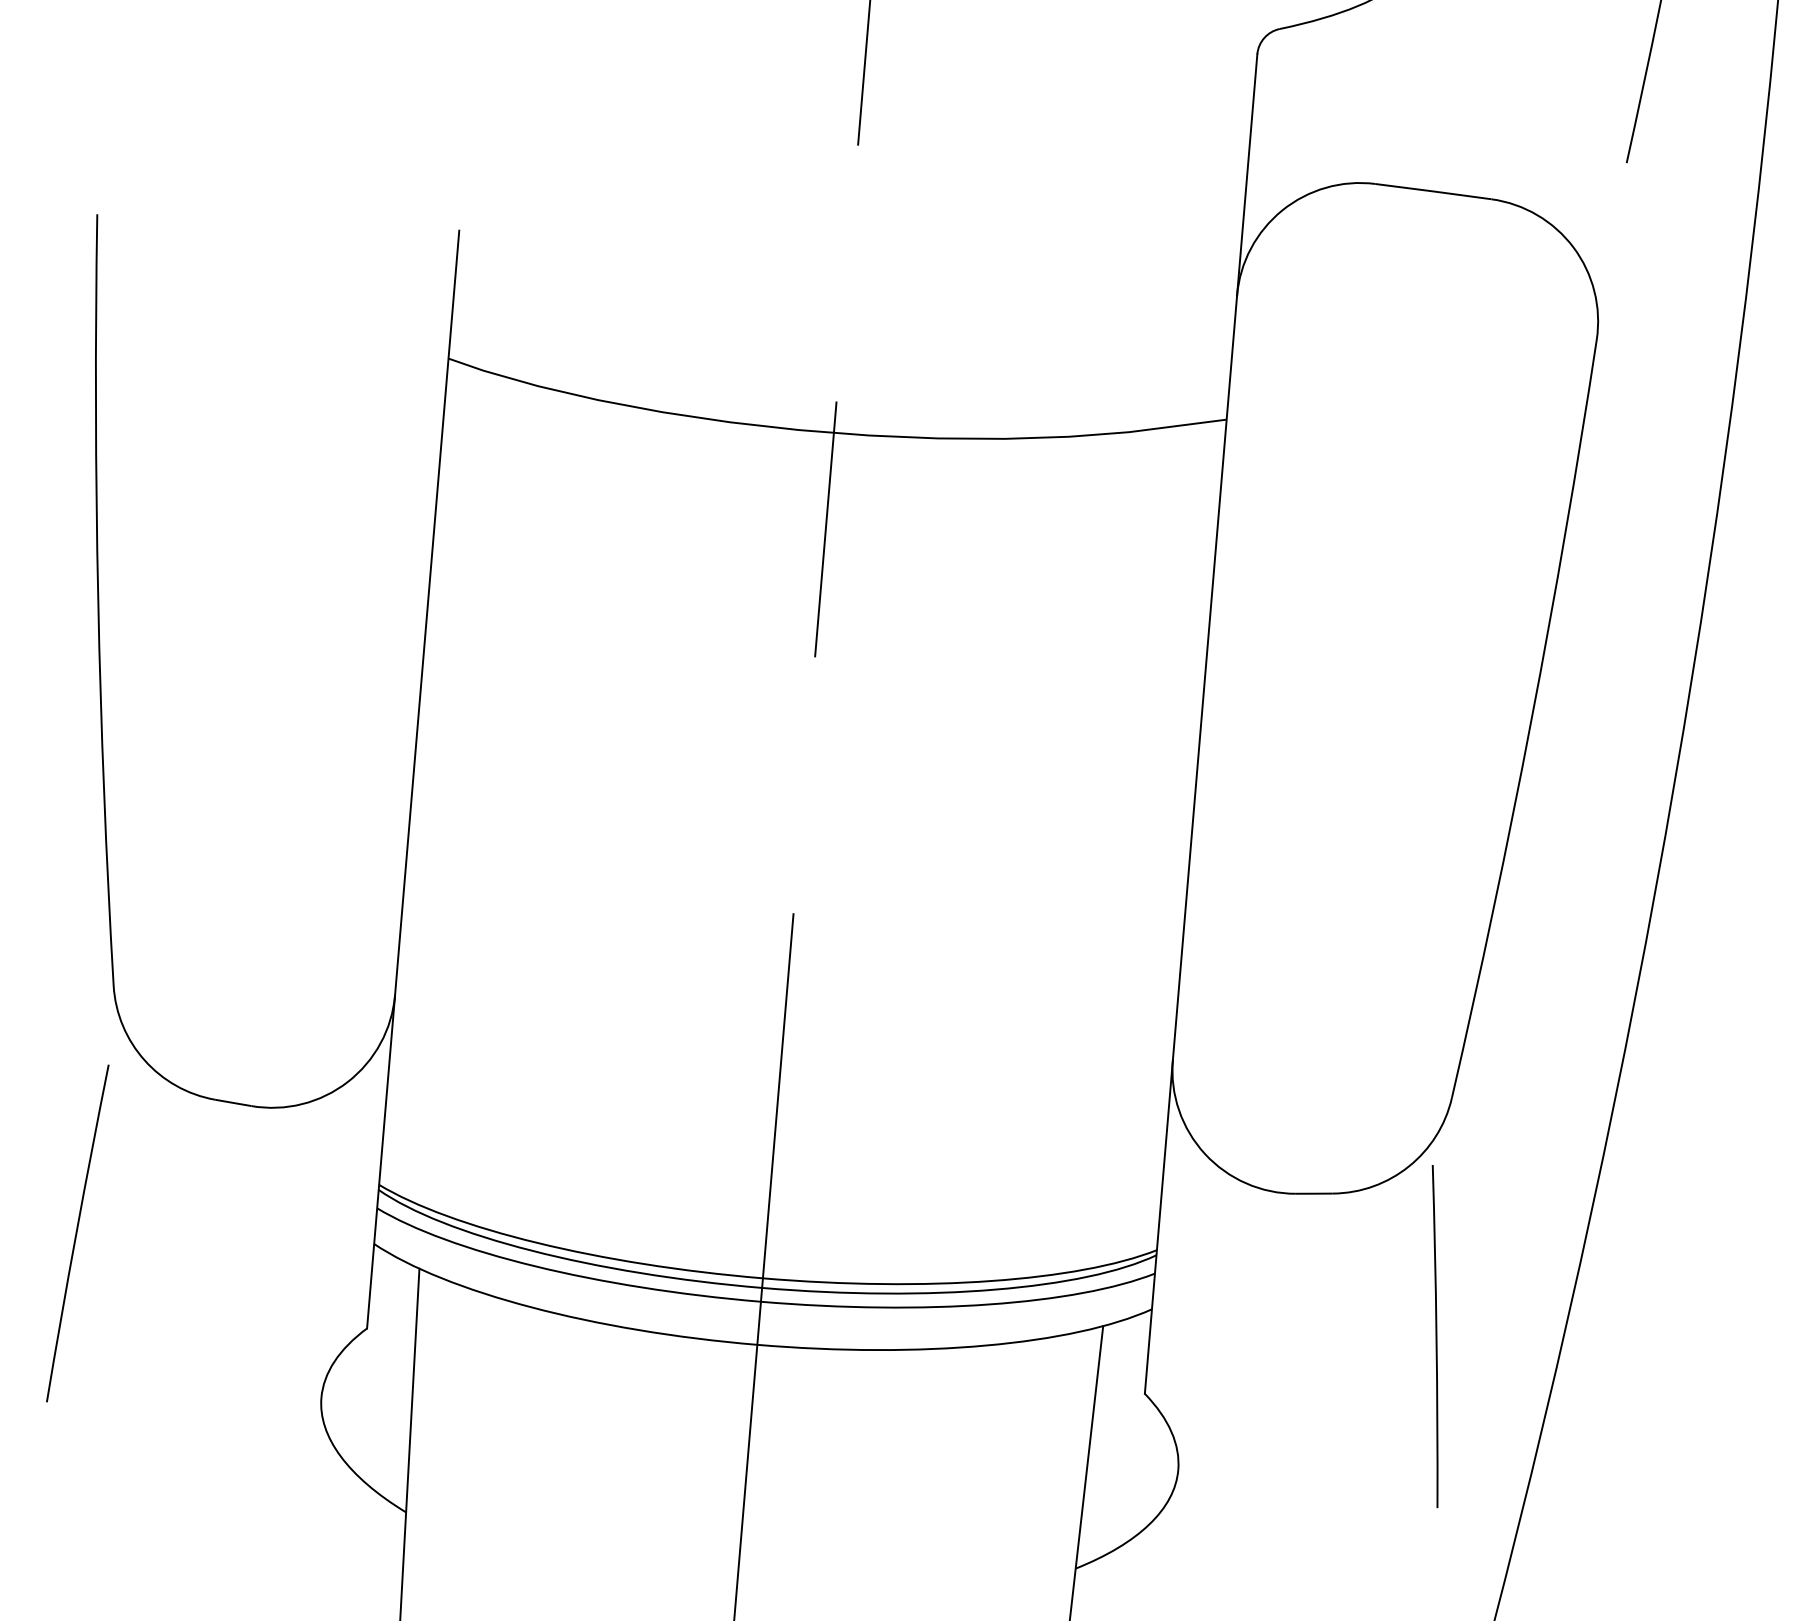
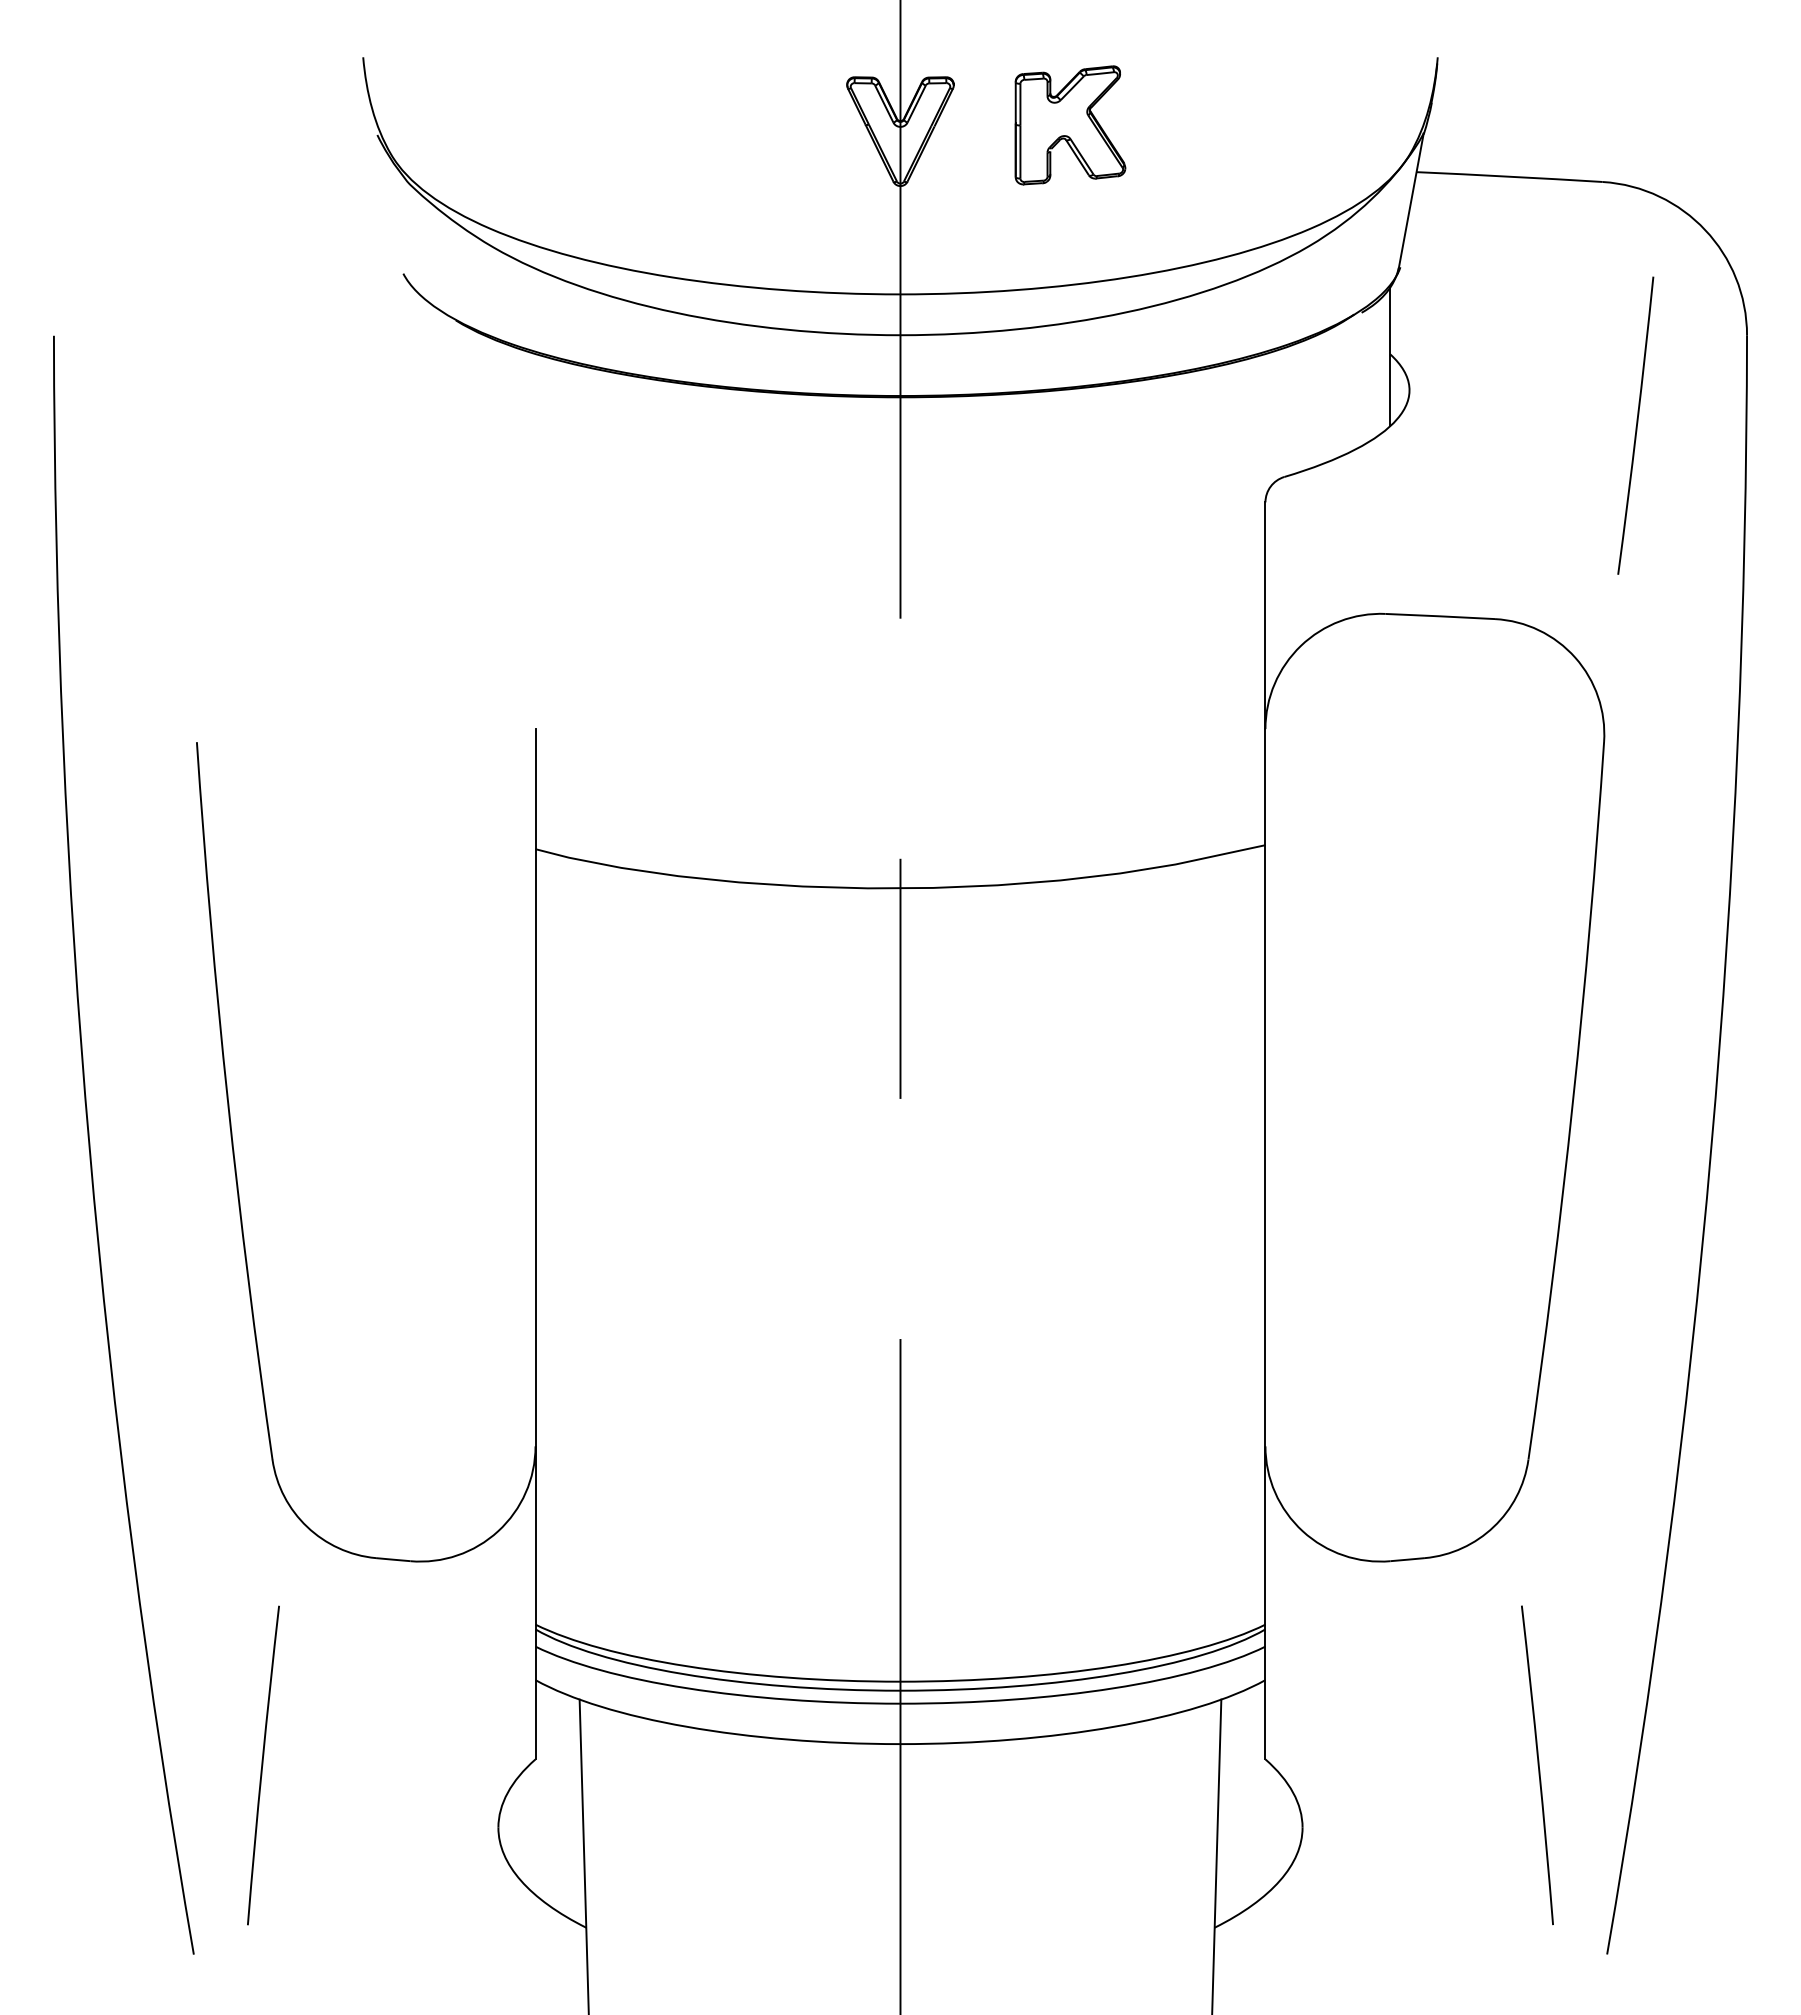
arc: (77, 1233) -> (263, 1765), moved
arc: (1435, 1336) -> (1537, 1765), moved

